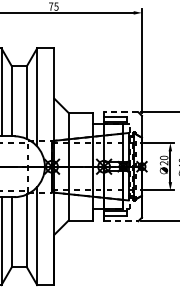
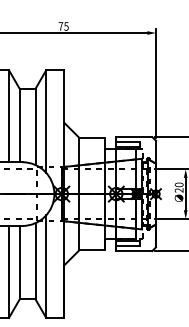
line: (121, 112) -> (134, 137), dashed -> solid
line: (121, 221) -> (134, 251), dashed -> solid

